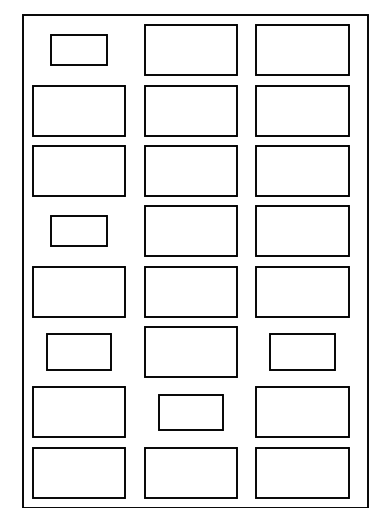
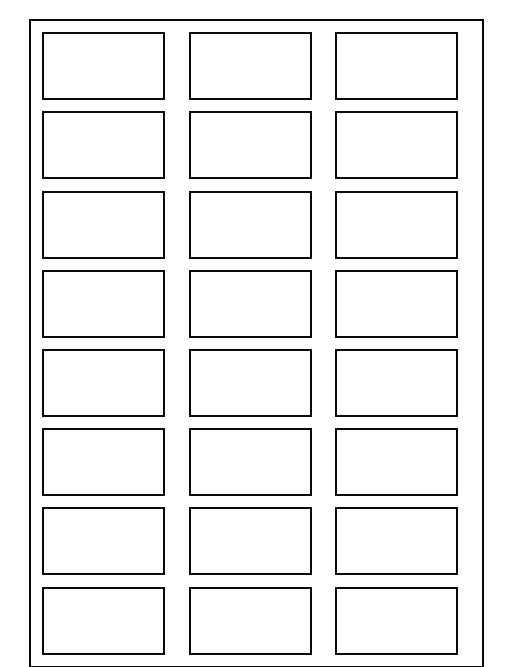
part: (78, 49) -> (102, 64), size x1.67
part: (78, 230) -> (102, 302), size x1.67
part: (78, 351) -> (102, 461), size x1.43
part: (302, 351) -> (396, 461), size x1.43
part: (190, 411) -> (249, 540), size x1.43

